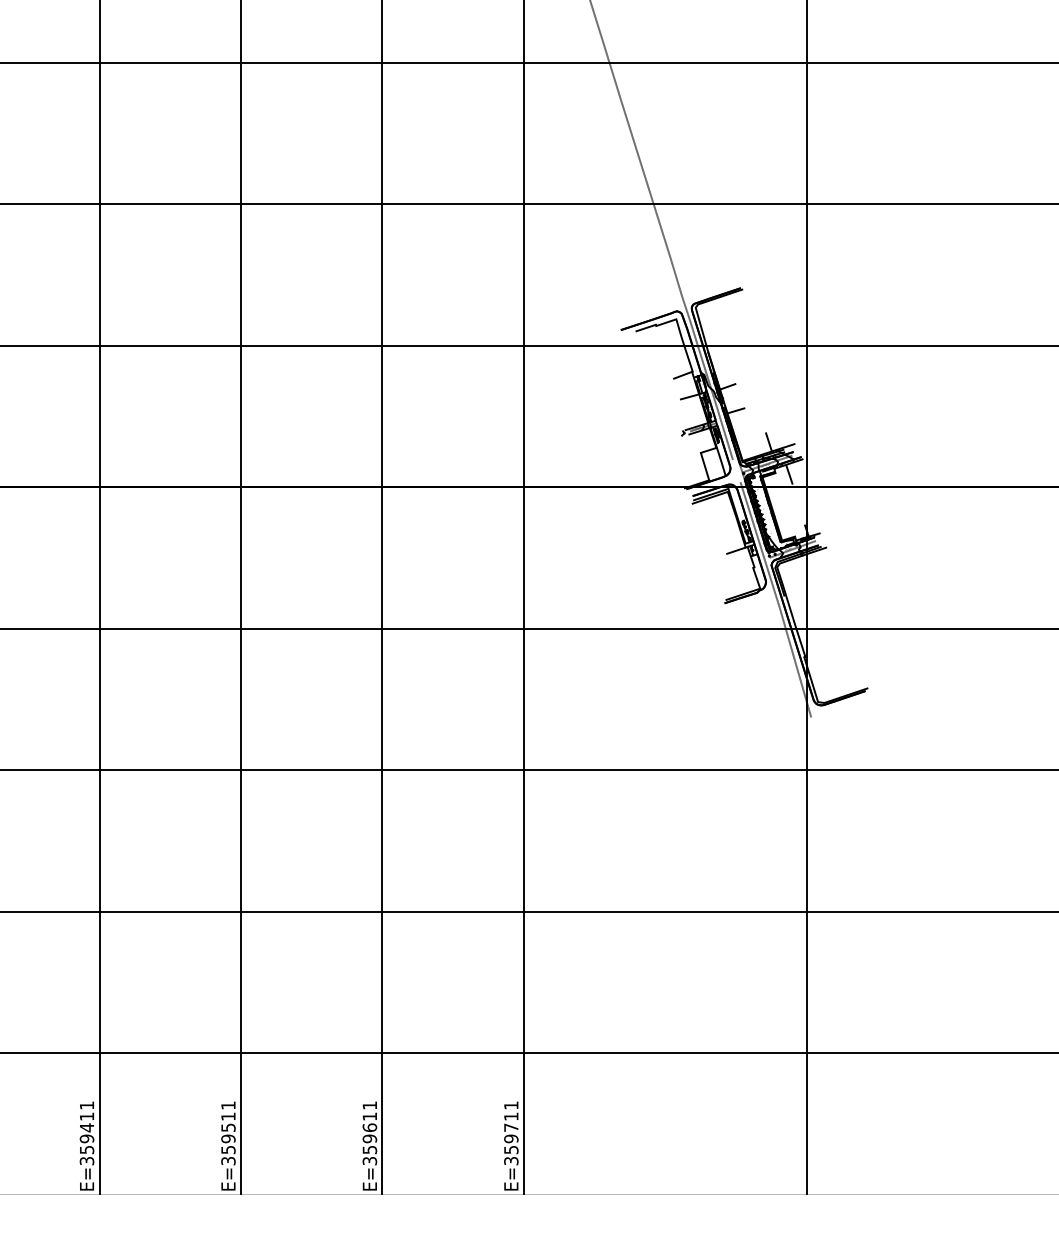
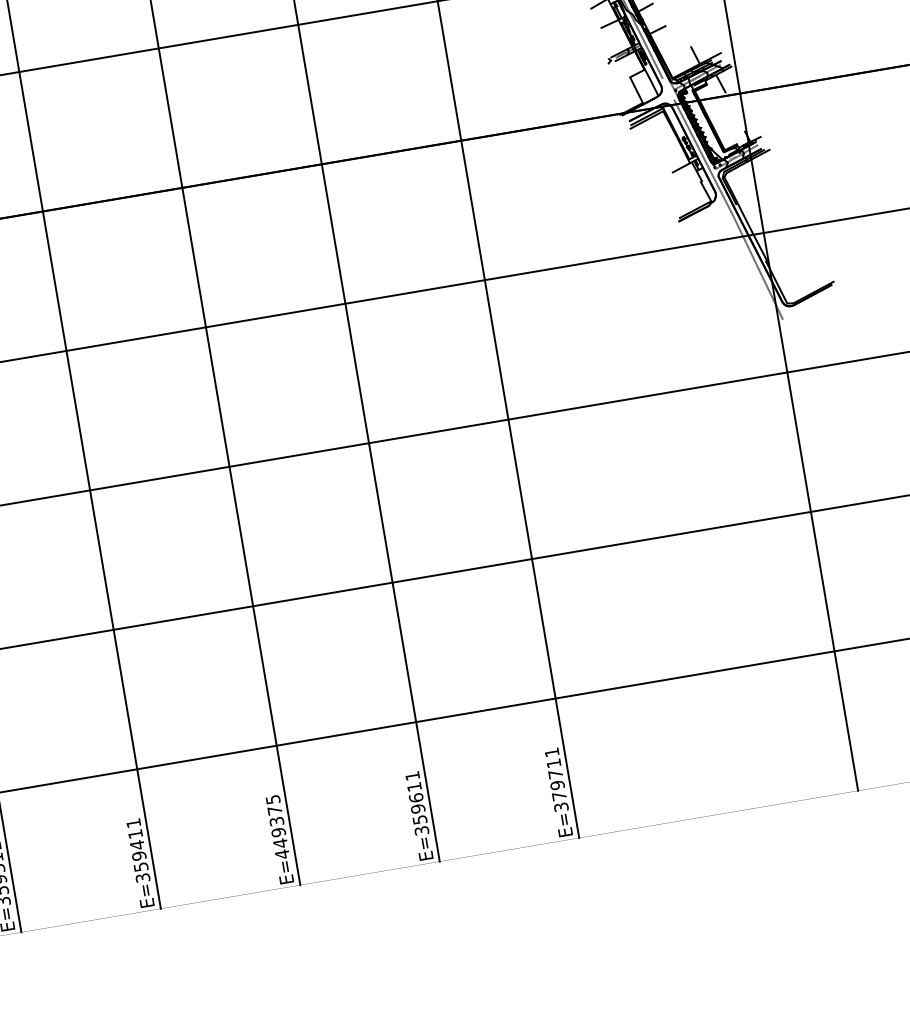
text: (228, 1133) -> (277, 827), E=359511 -> E=449375
text: (511, 1150) -> (559, 796), E=359711 -> E=379711

